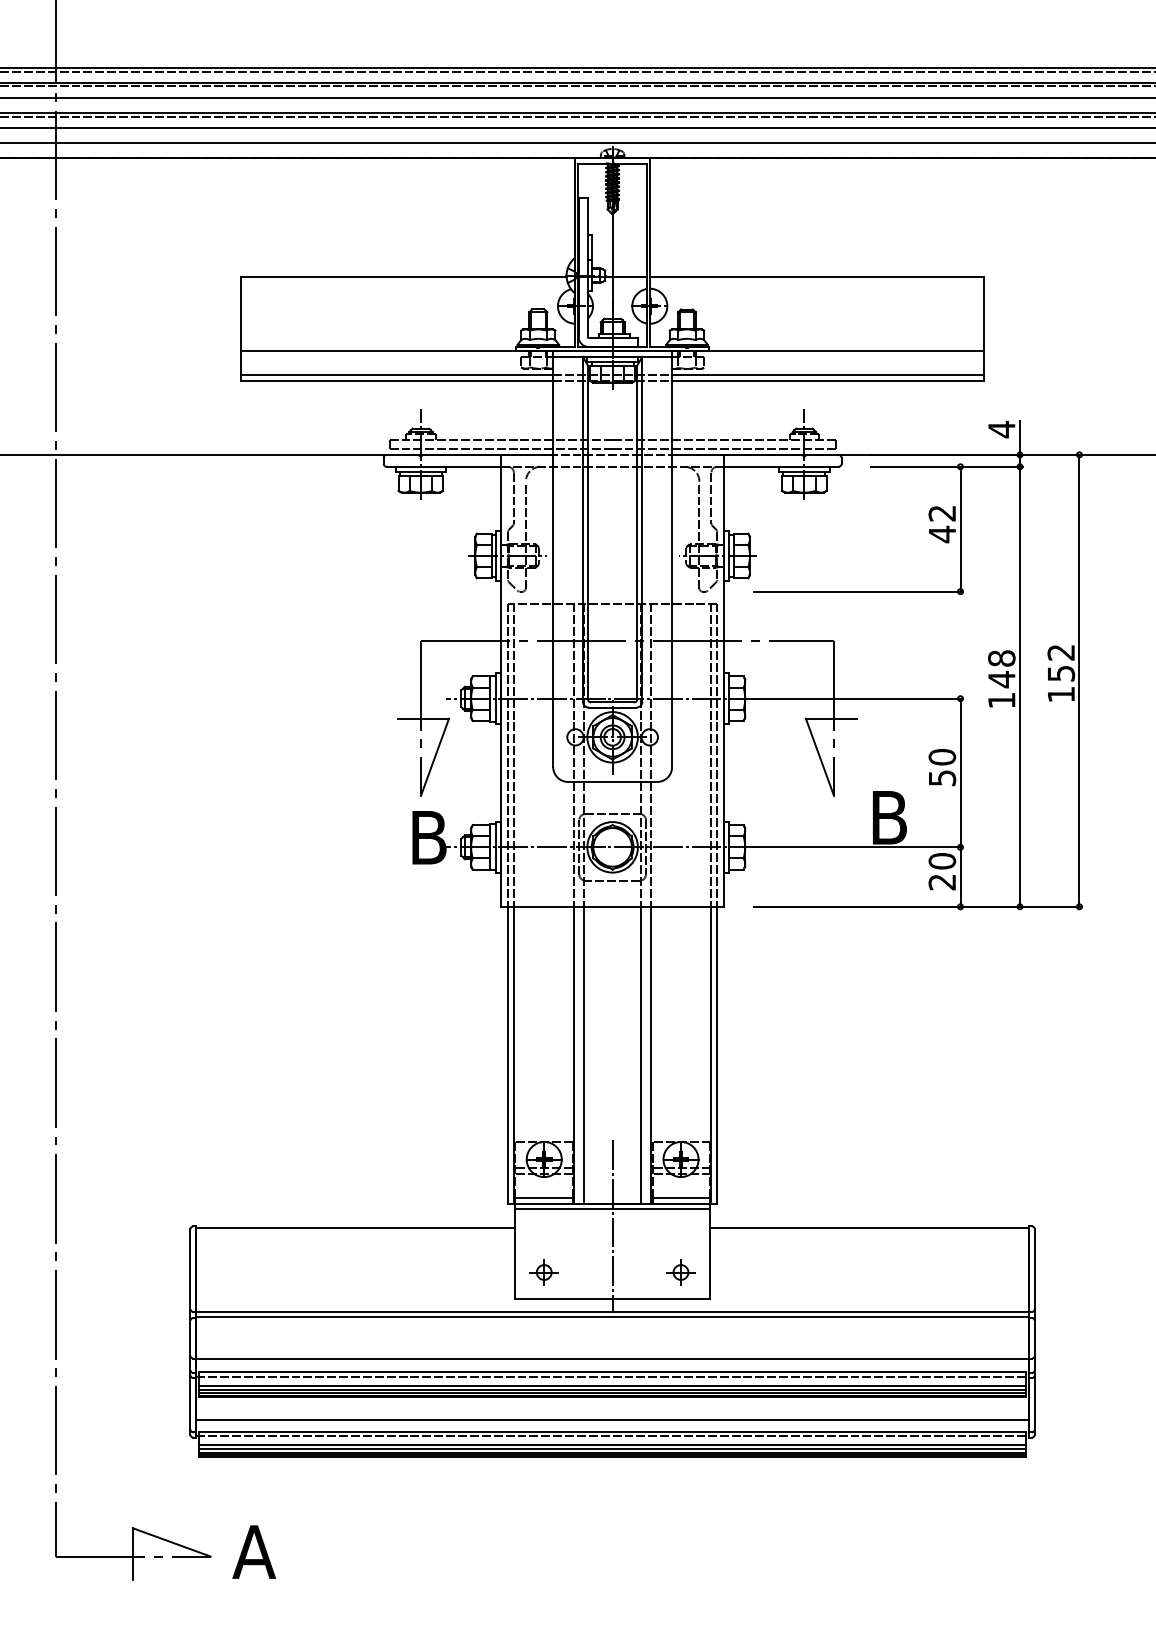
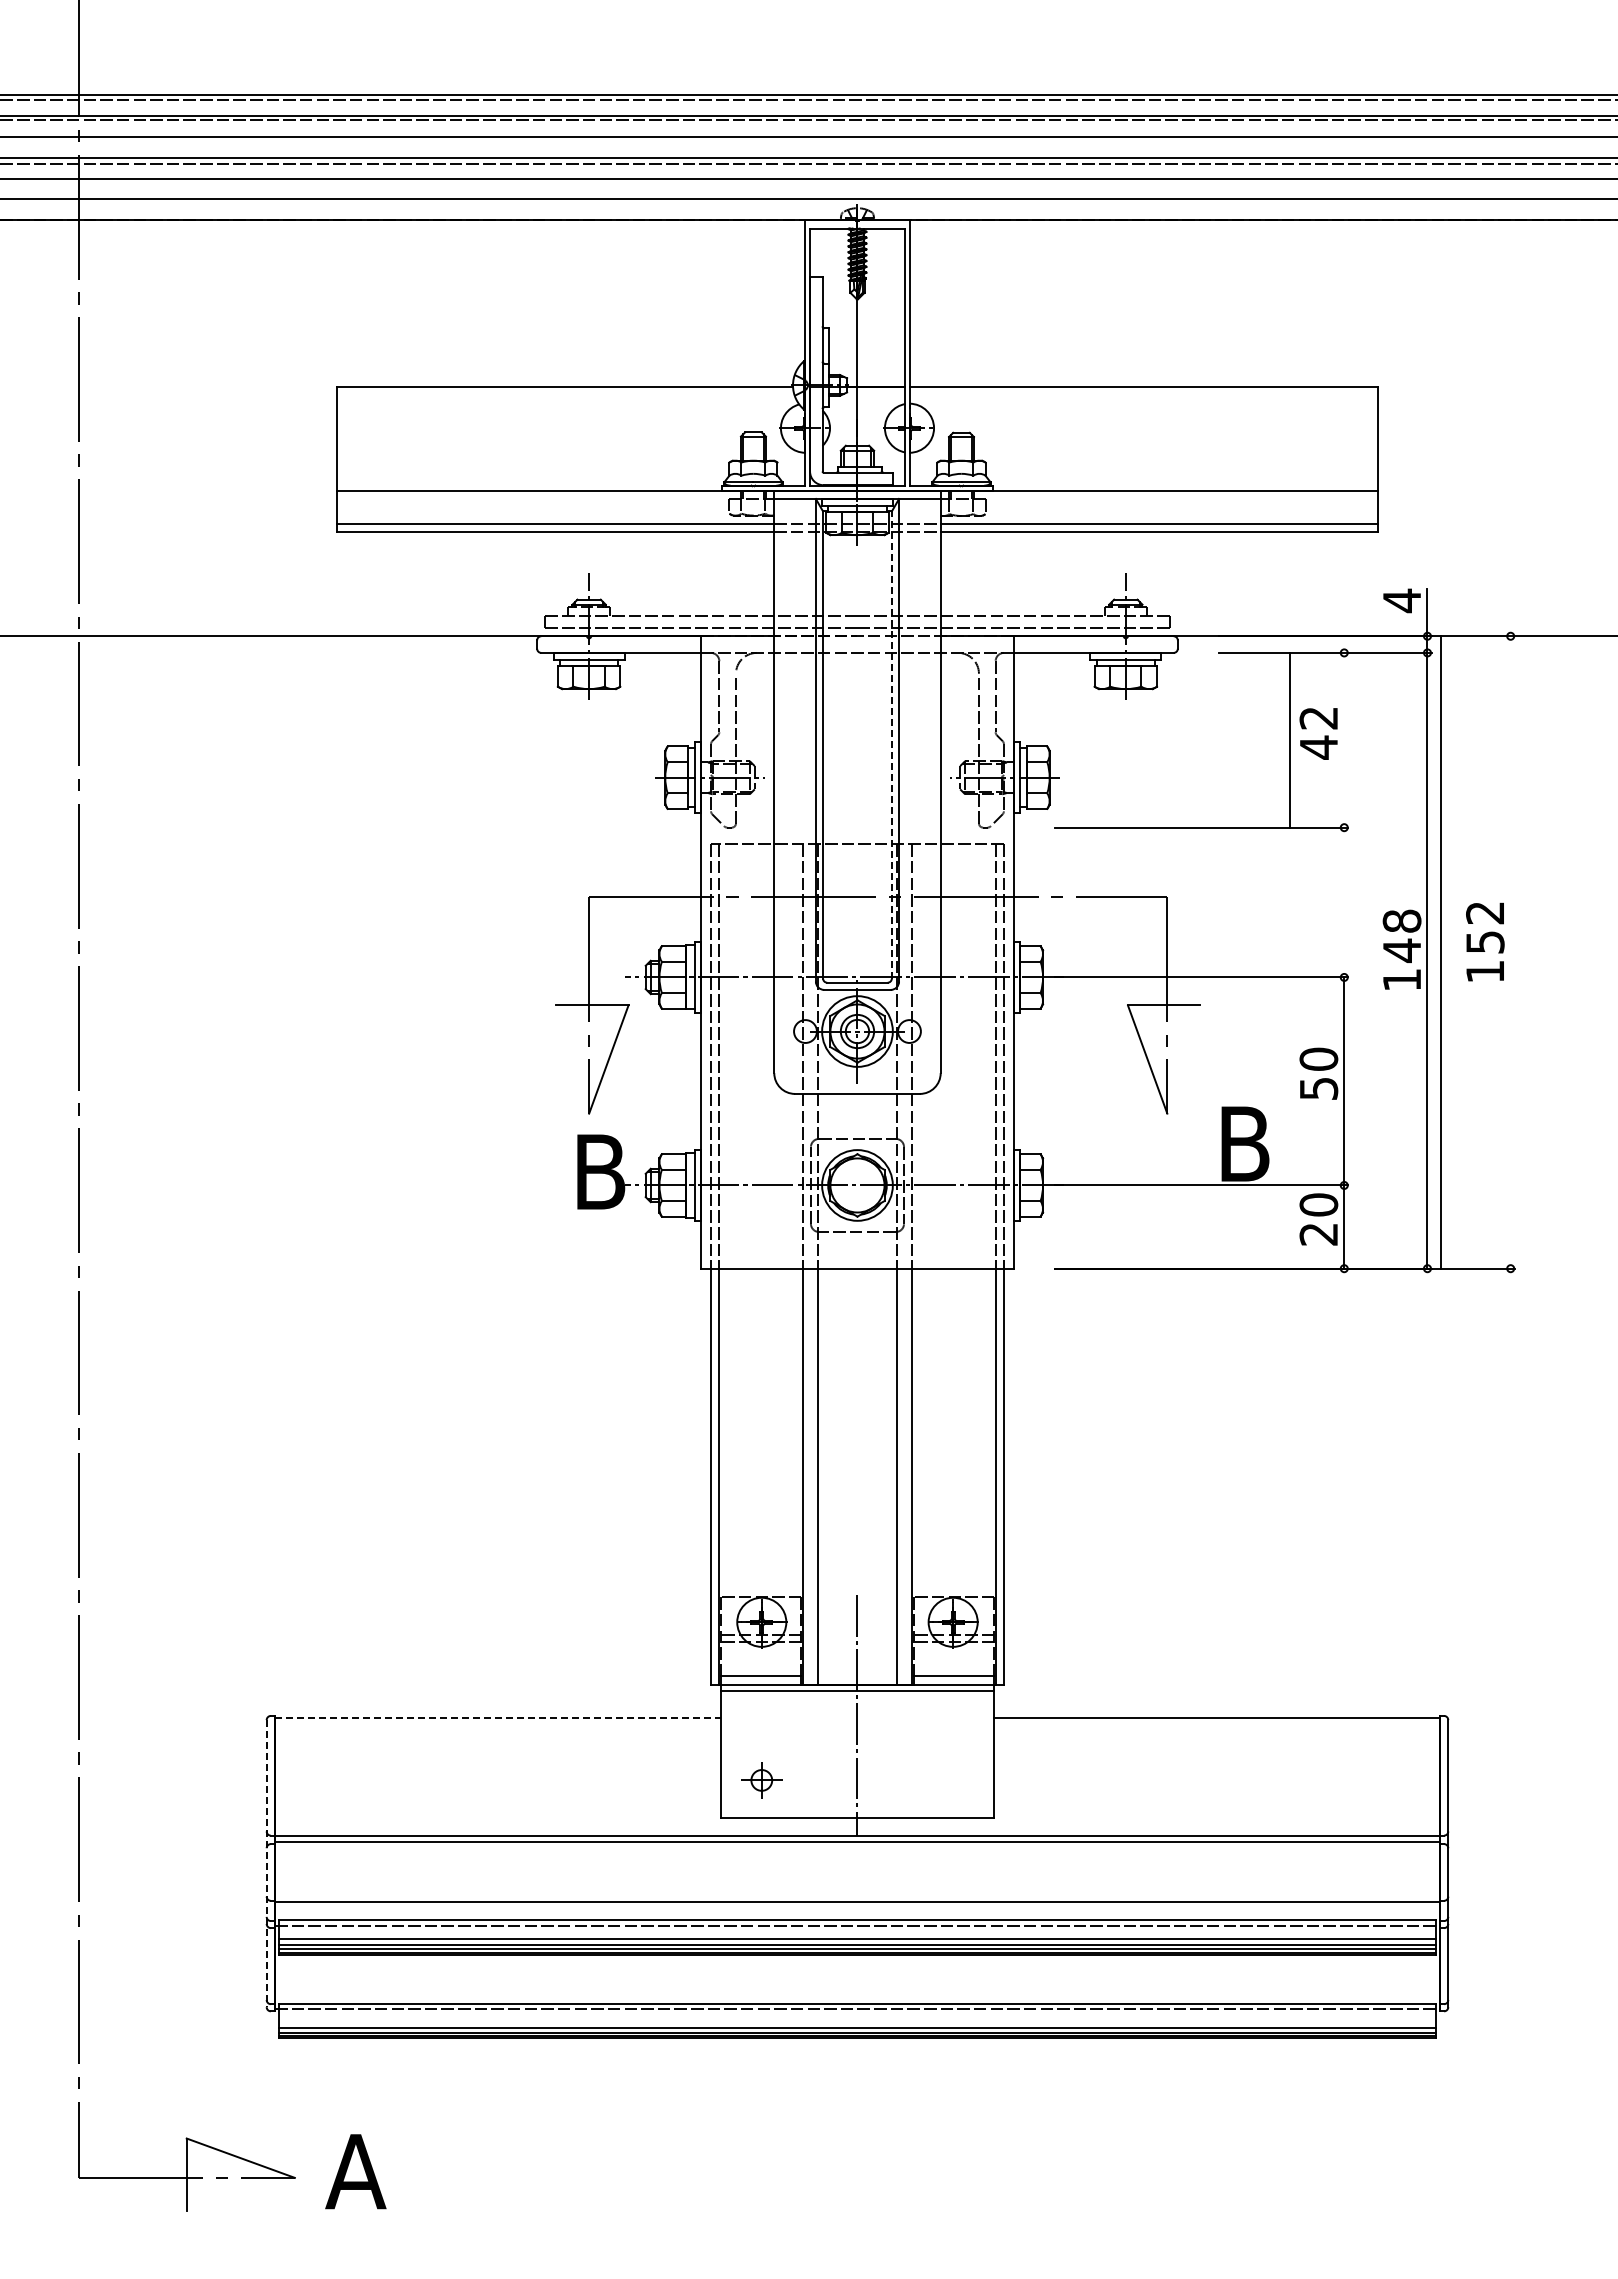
line: (960, 528) -> (1290, 739), moved
line: (636, 532) -> (891, 745), solid -> dashed
line: (1079, 680) -> (1440, 952), moved
line: (355, 1228) -> (497, 1718), solid -> dashed
part: (680, 1272) -> (952, 1780), removed
line: (190, 1331) -> (266, 1863), solid -> dashed
line: (612, 1419) -> (857, 1986), removed
line: (612, 1444) -> (857, 2021), removed

